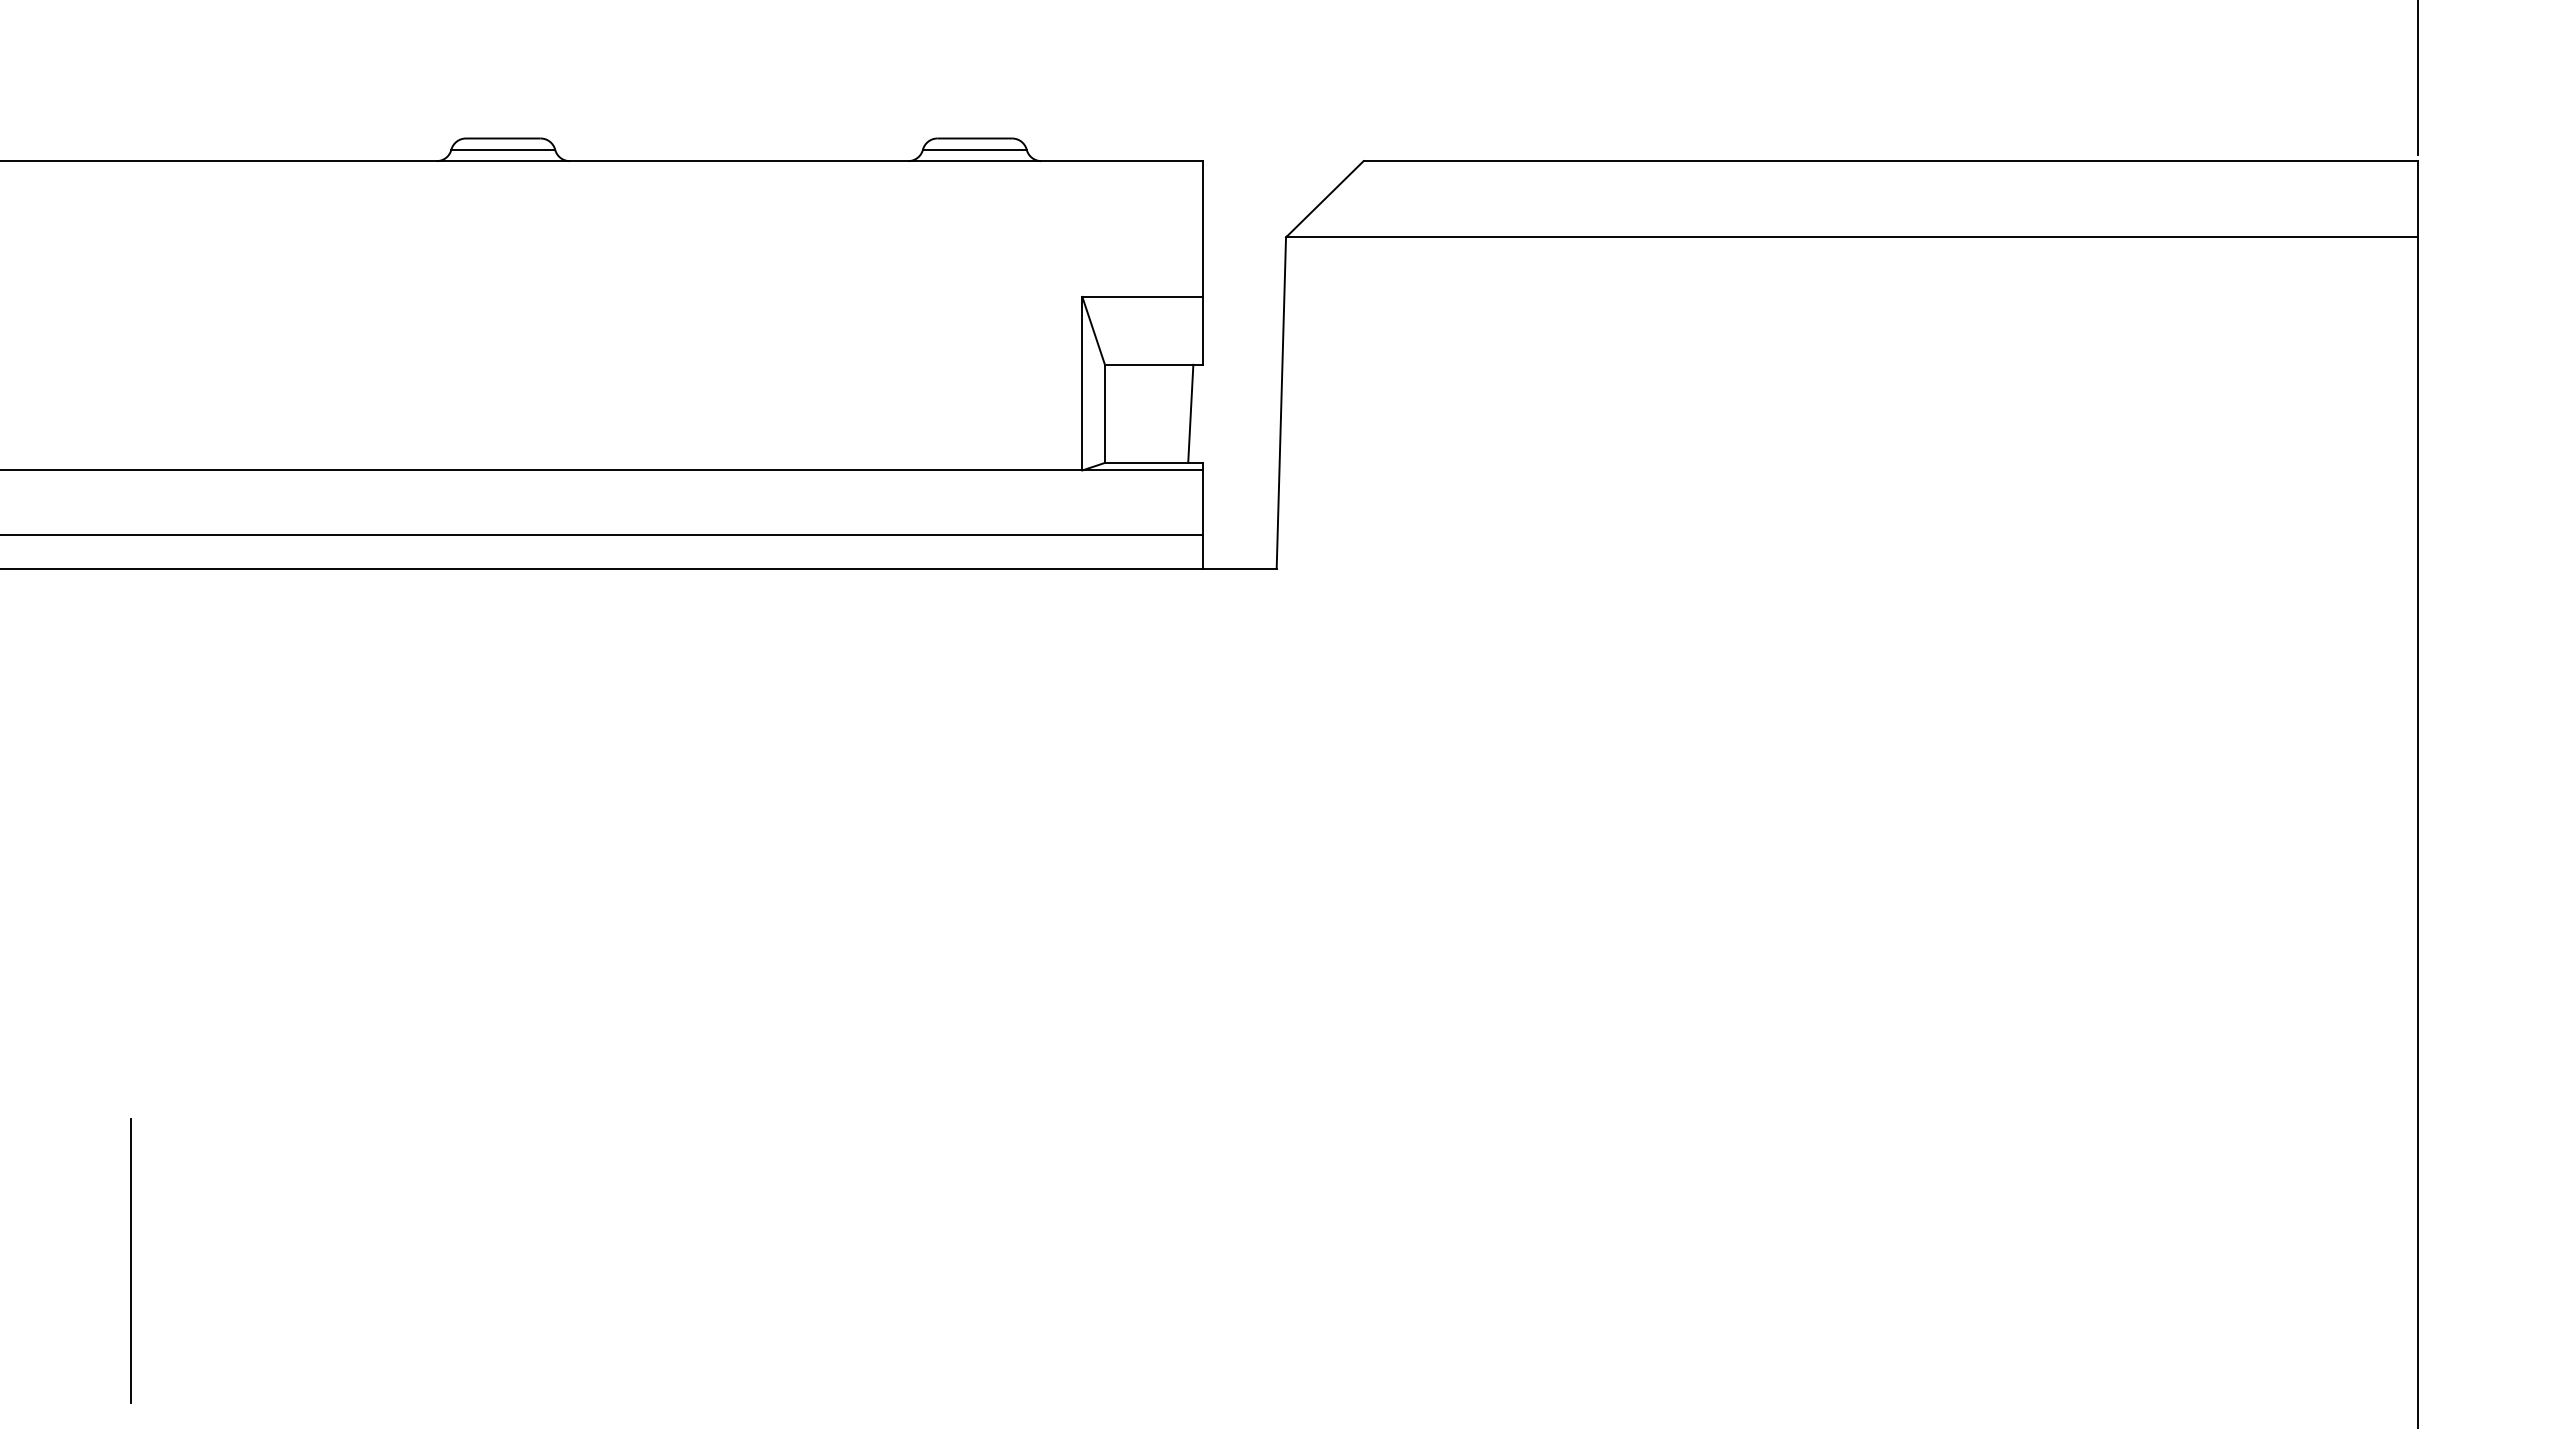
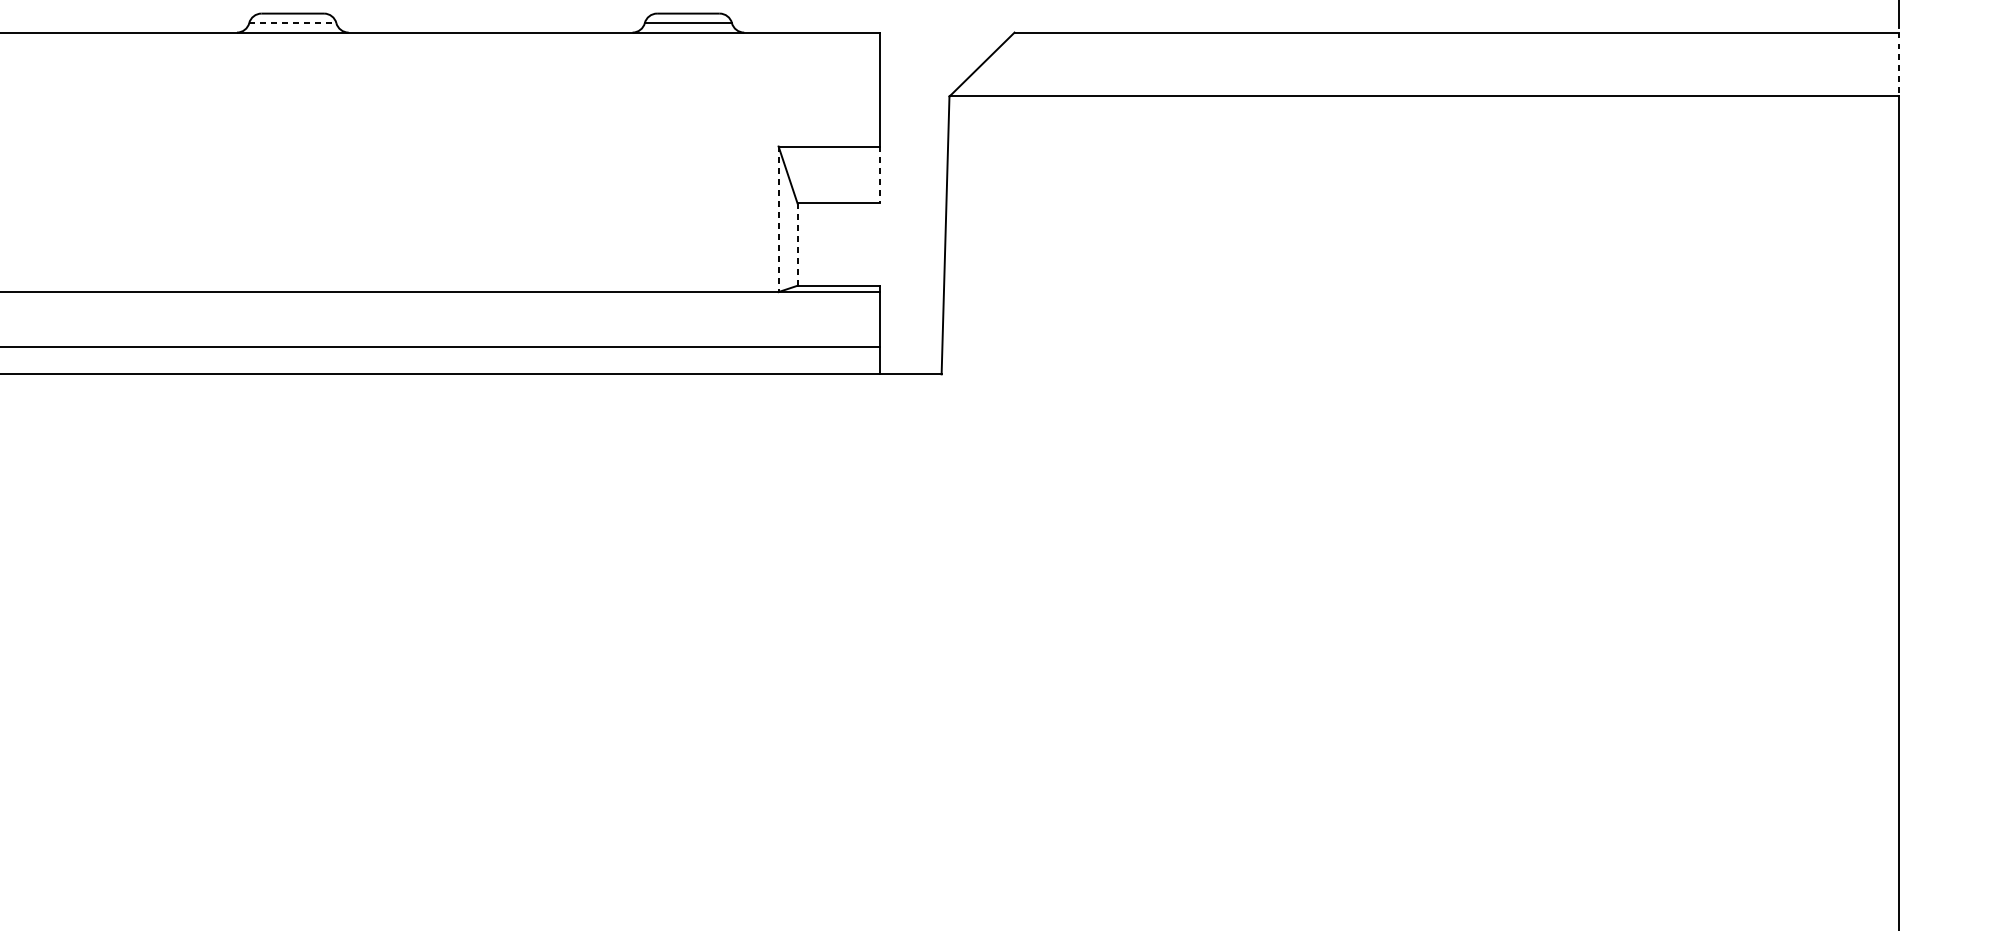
line: (503, 149) -> (292, 22), solid -> dashed
line: (2417, 198) -> (1898, 63), solid -> dashed
line: (1203, 330) -> (880, 174), solid -> dashed
line: (1082, 383) -> (778, 219), solid -> dashed
line: (1104, 413) -> (797, 244), solid -> dashed
line: (1190, 413) -> (869, 244), removed

